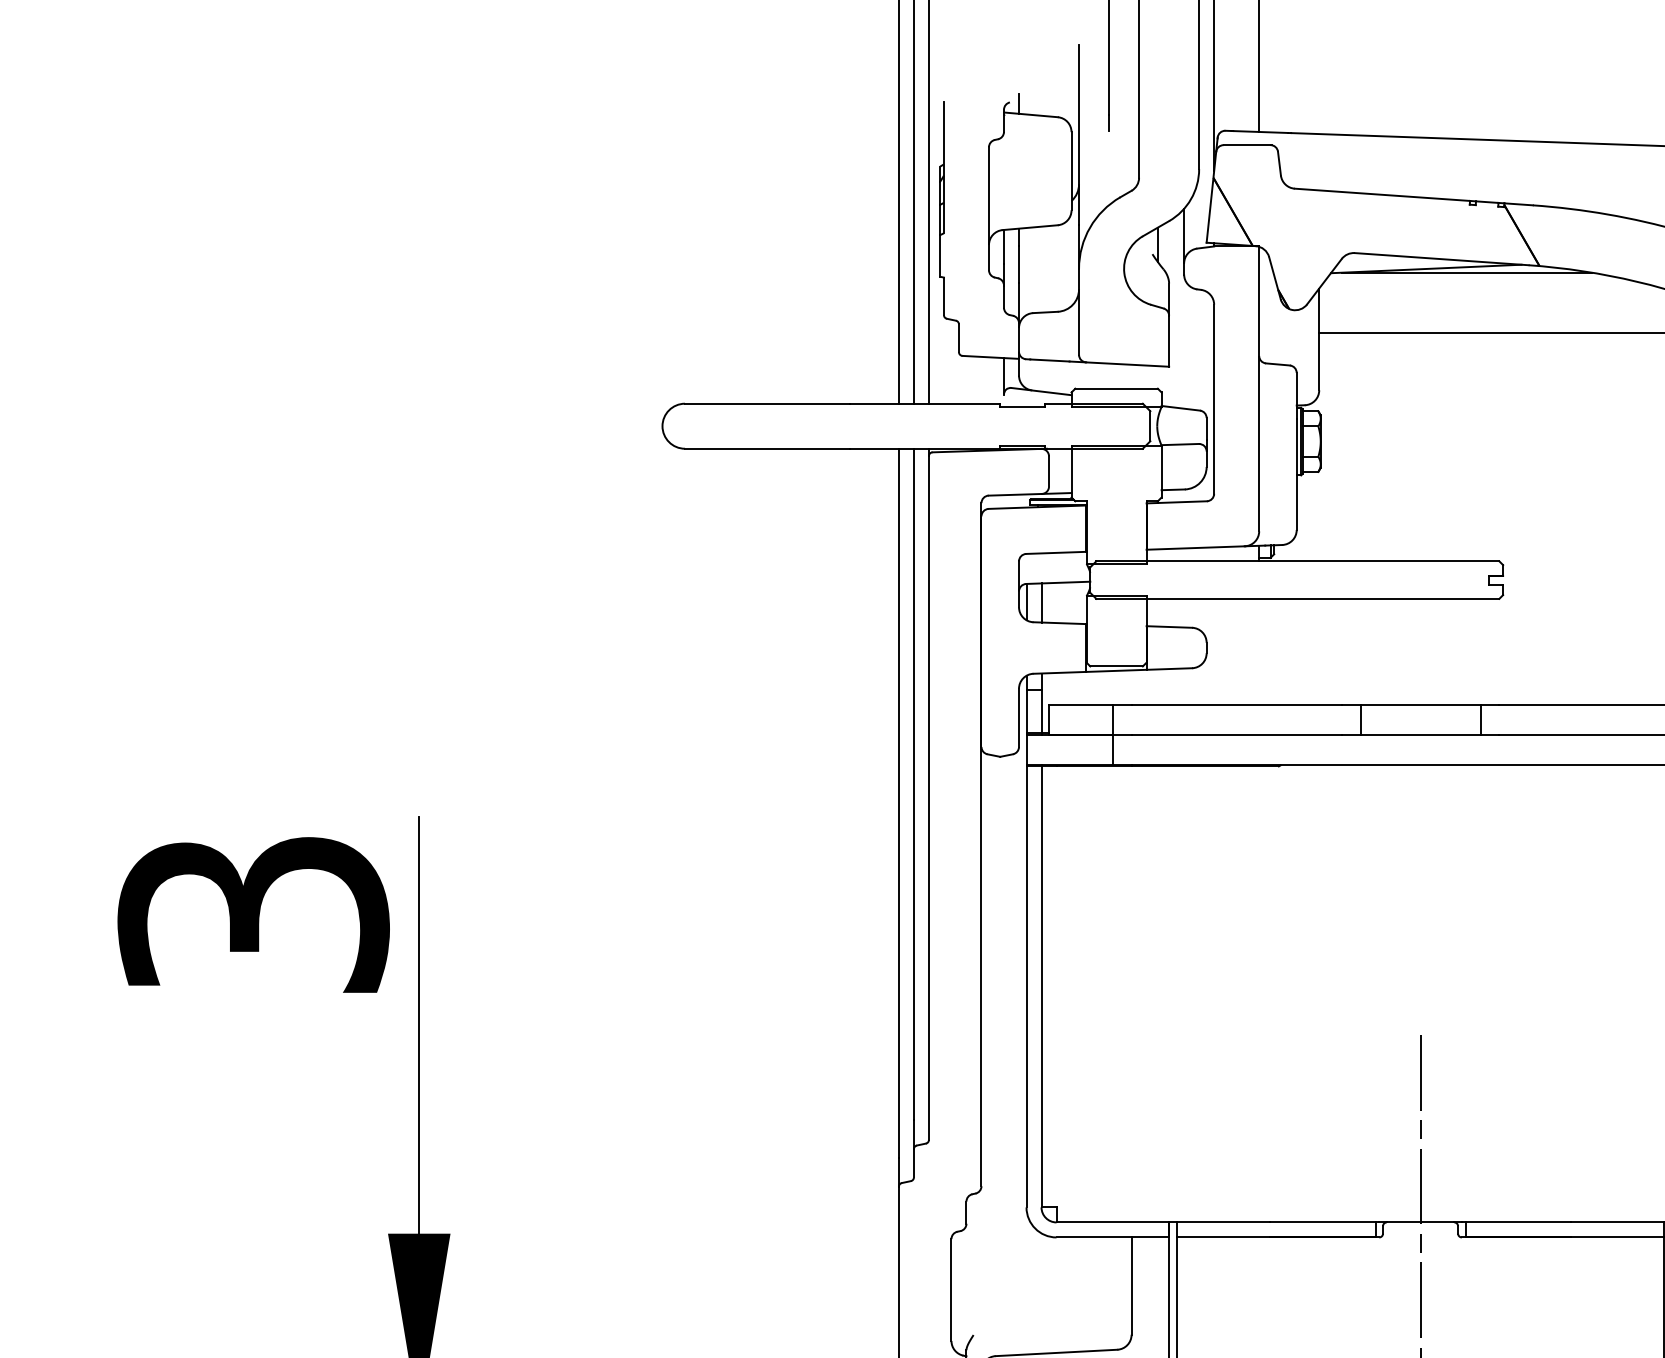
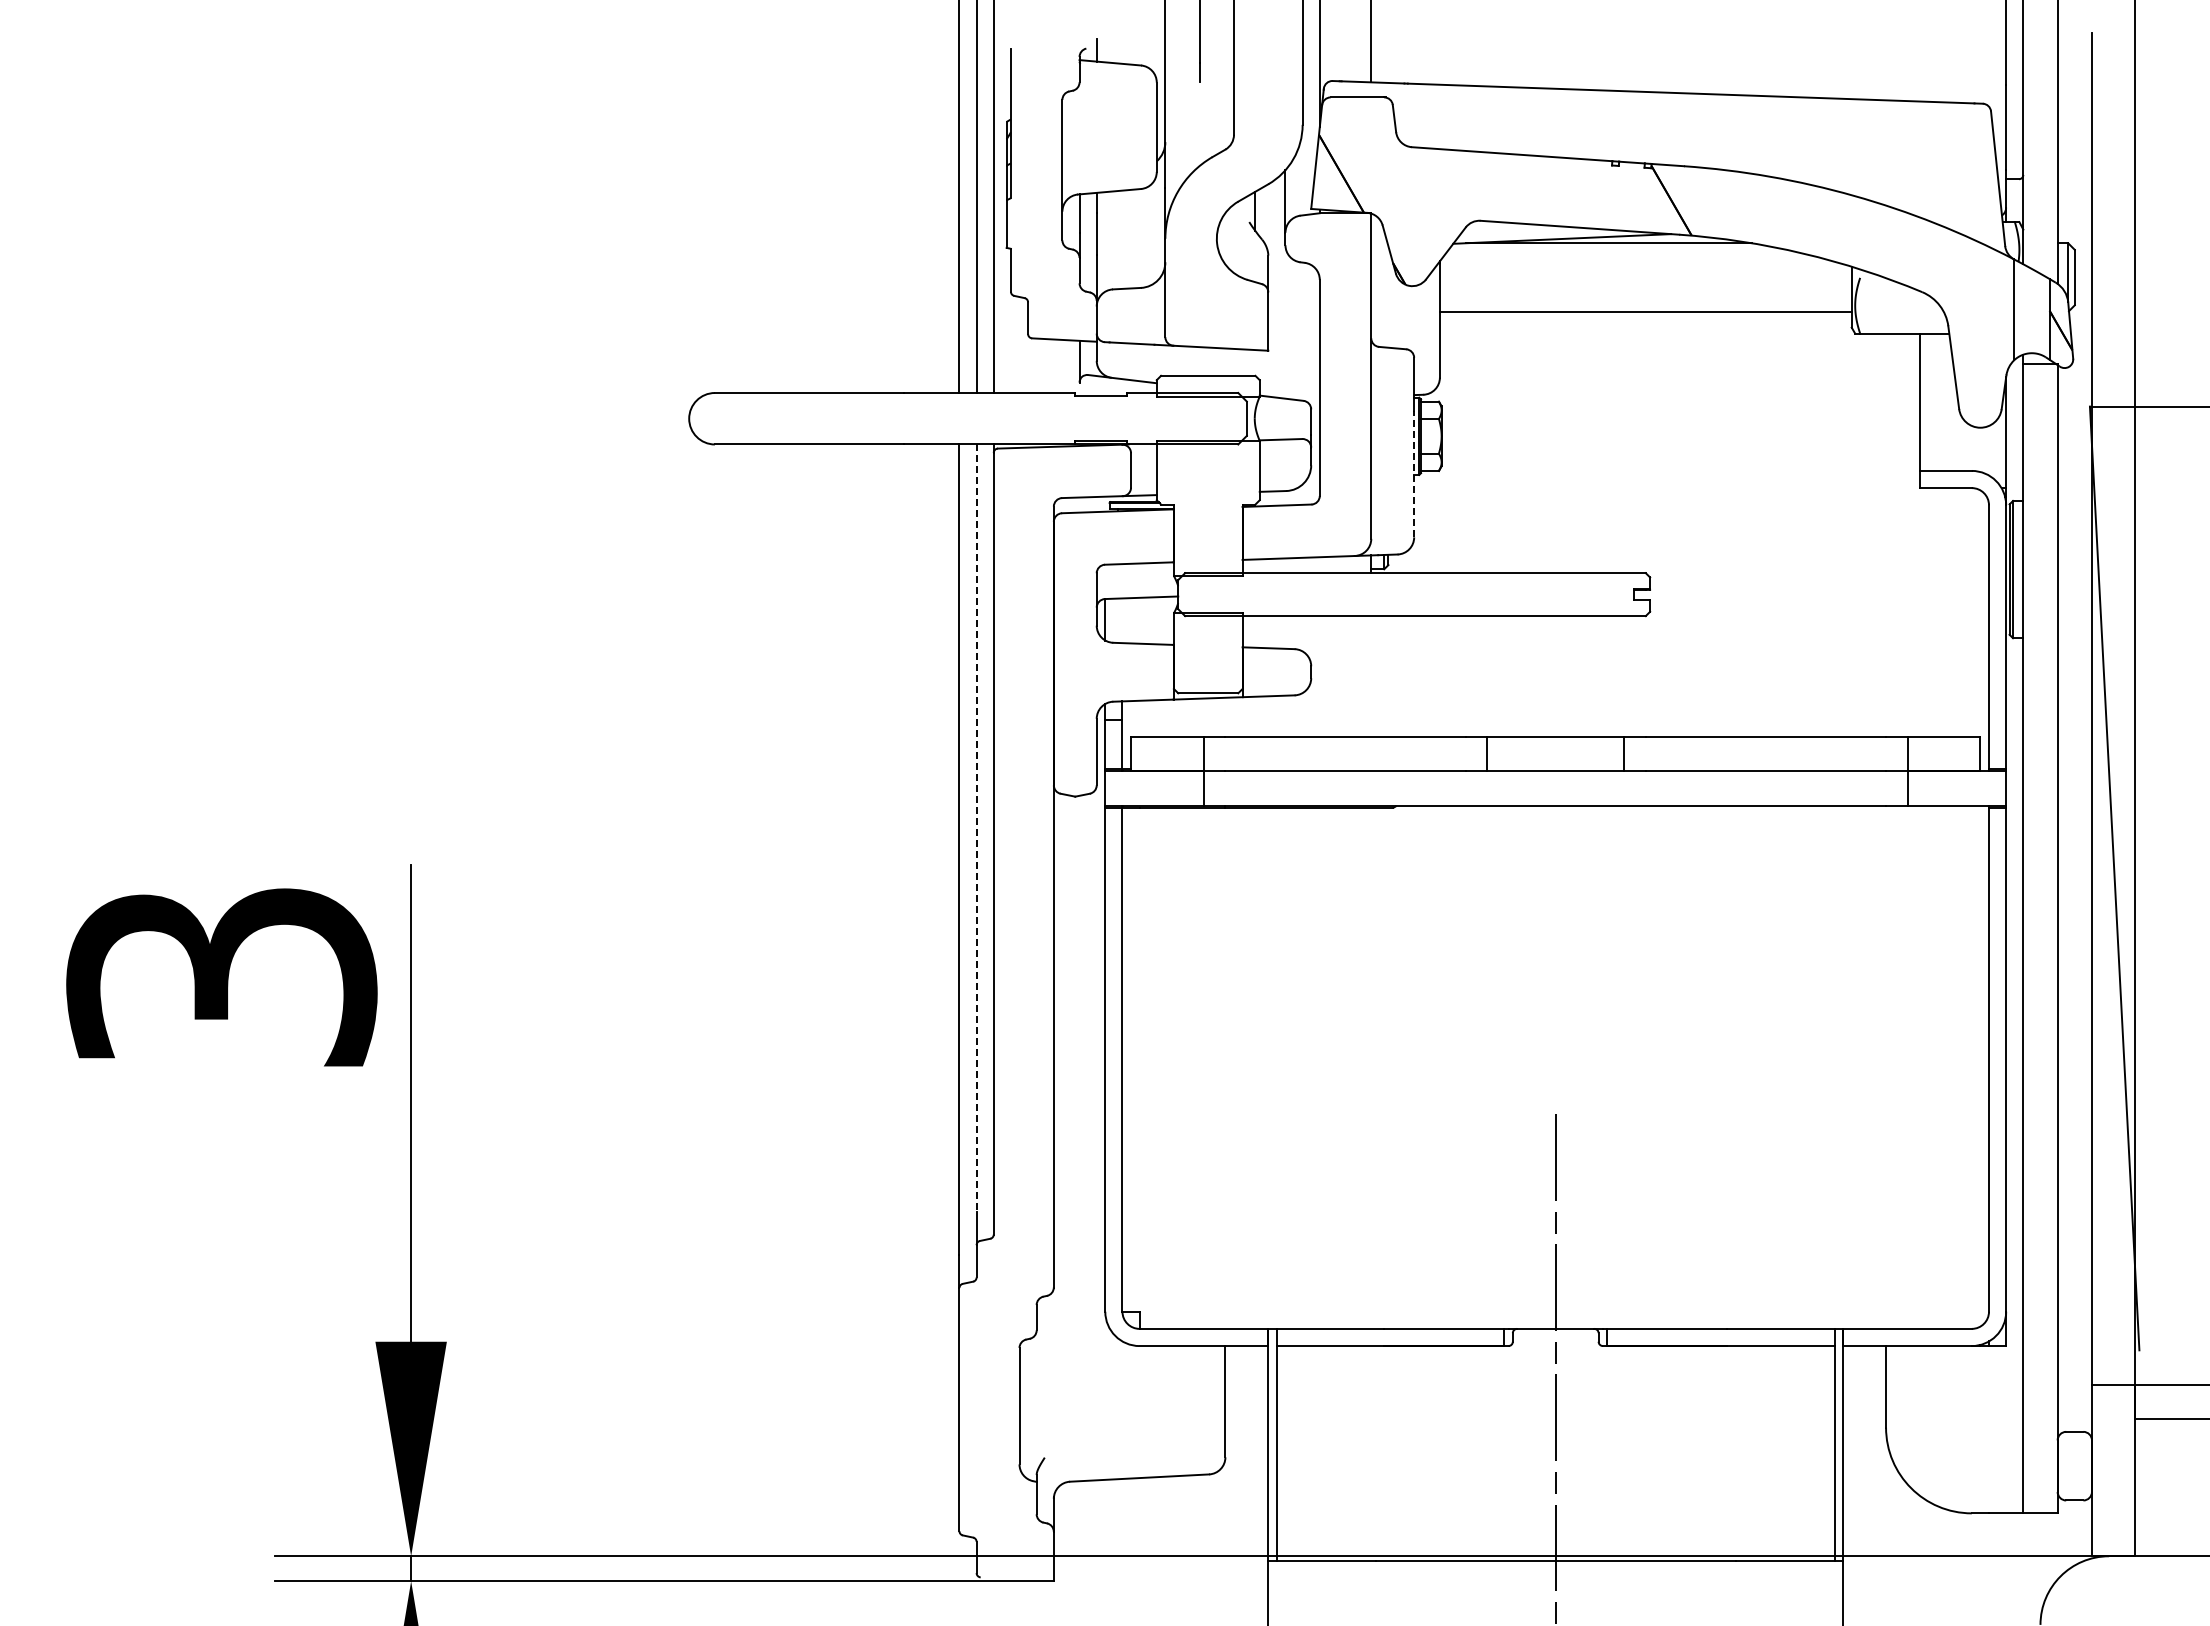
line: (1297, 474) -> (1414, 473), solid -> dashed
line: (1041, 602) -> (1122, 620), removed
line: (913, 784) -> (976, 828), solid -> dashed

